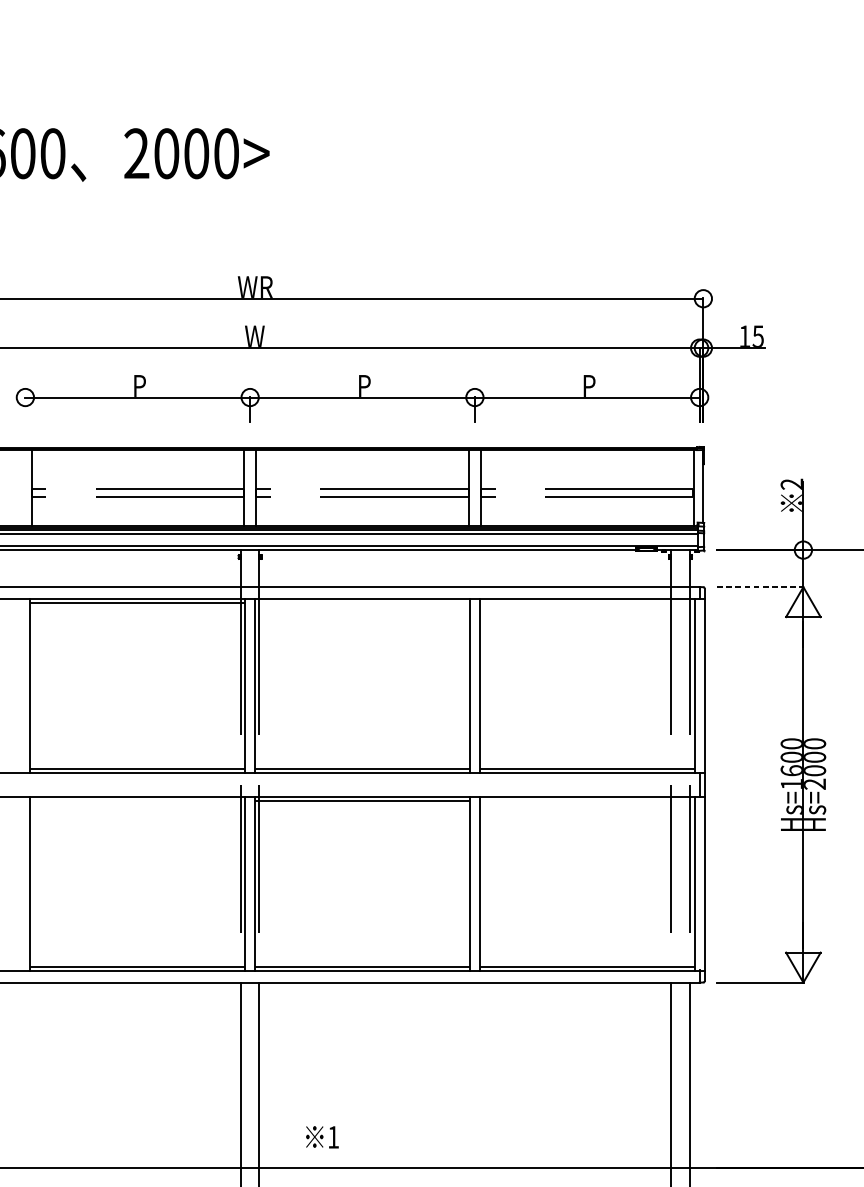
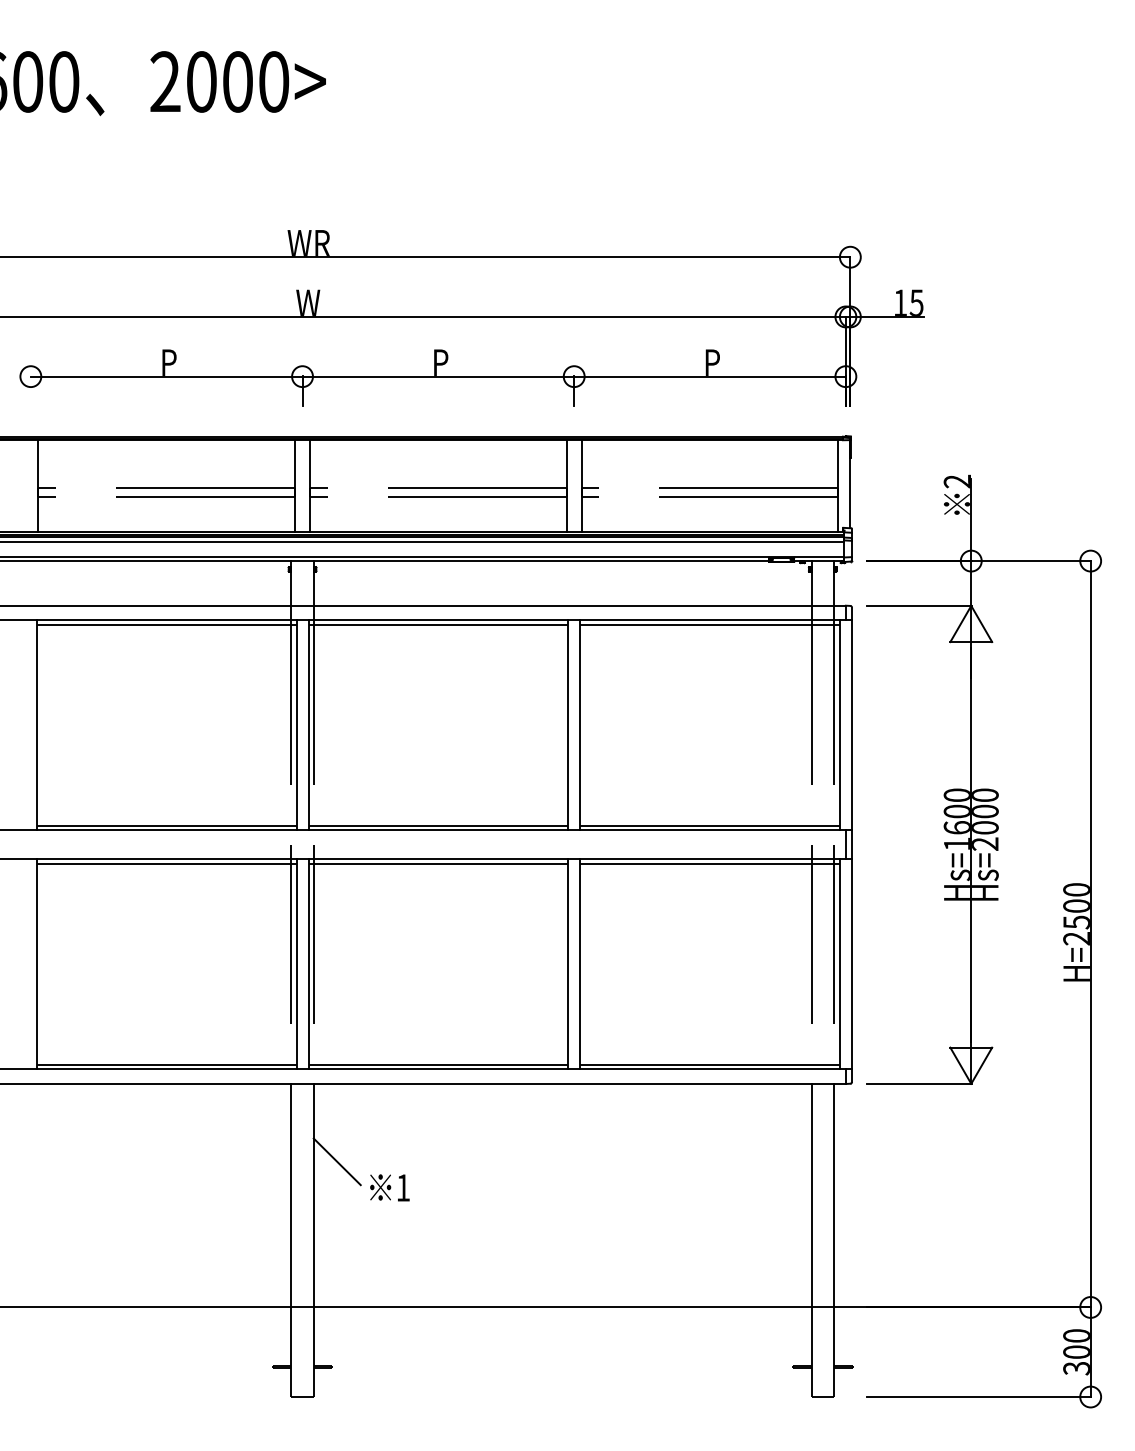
line: (760, 586) -> (919, 605), dashed -> solid
line: (362, 602) -> (438, 624), added
line: (586, 602) -> (709, 624), added
line: (137, 801) -> (166, 864), added
line: (586, 801) -> (709, 864), added
line: (278, 1046) -> (336, 1161), added
text: (322, 1137) -> (389, 1187), moved

